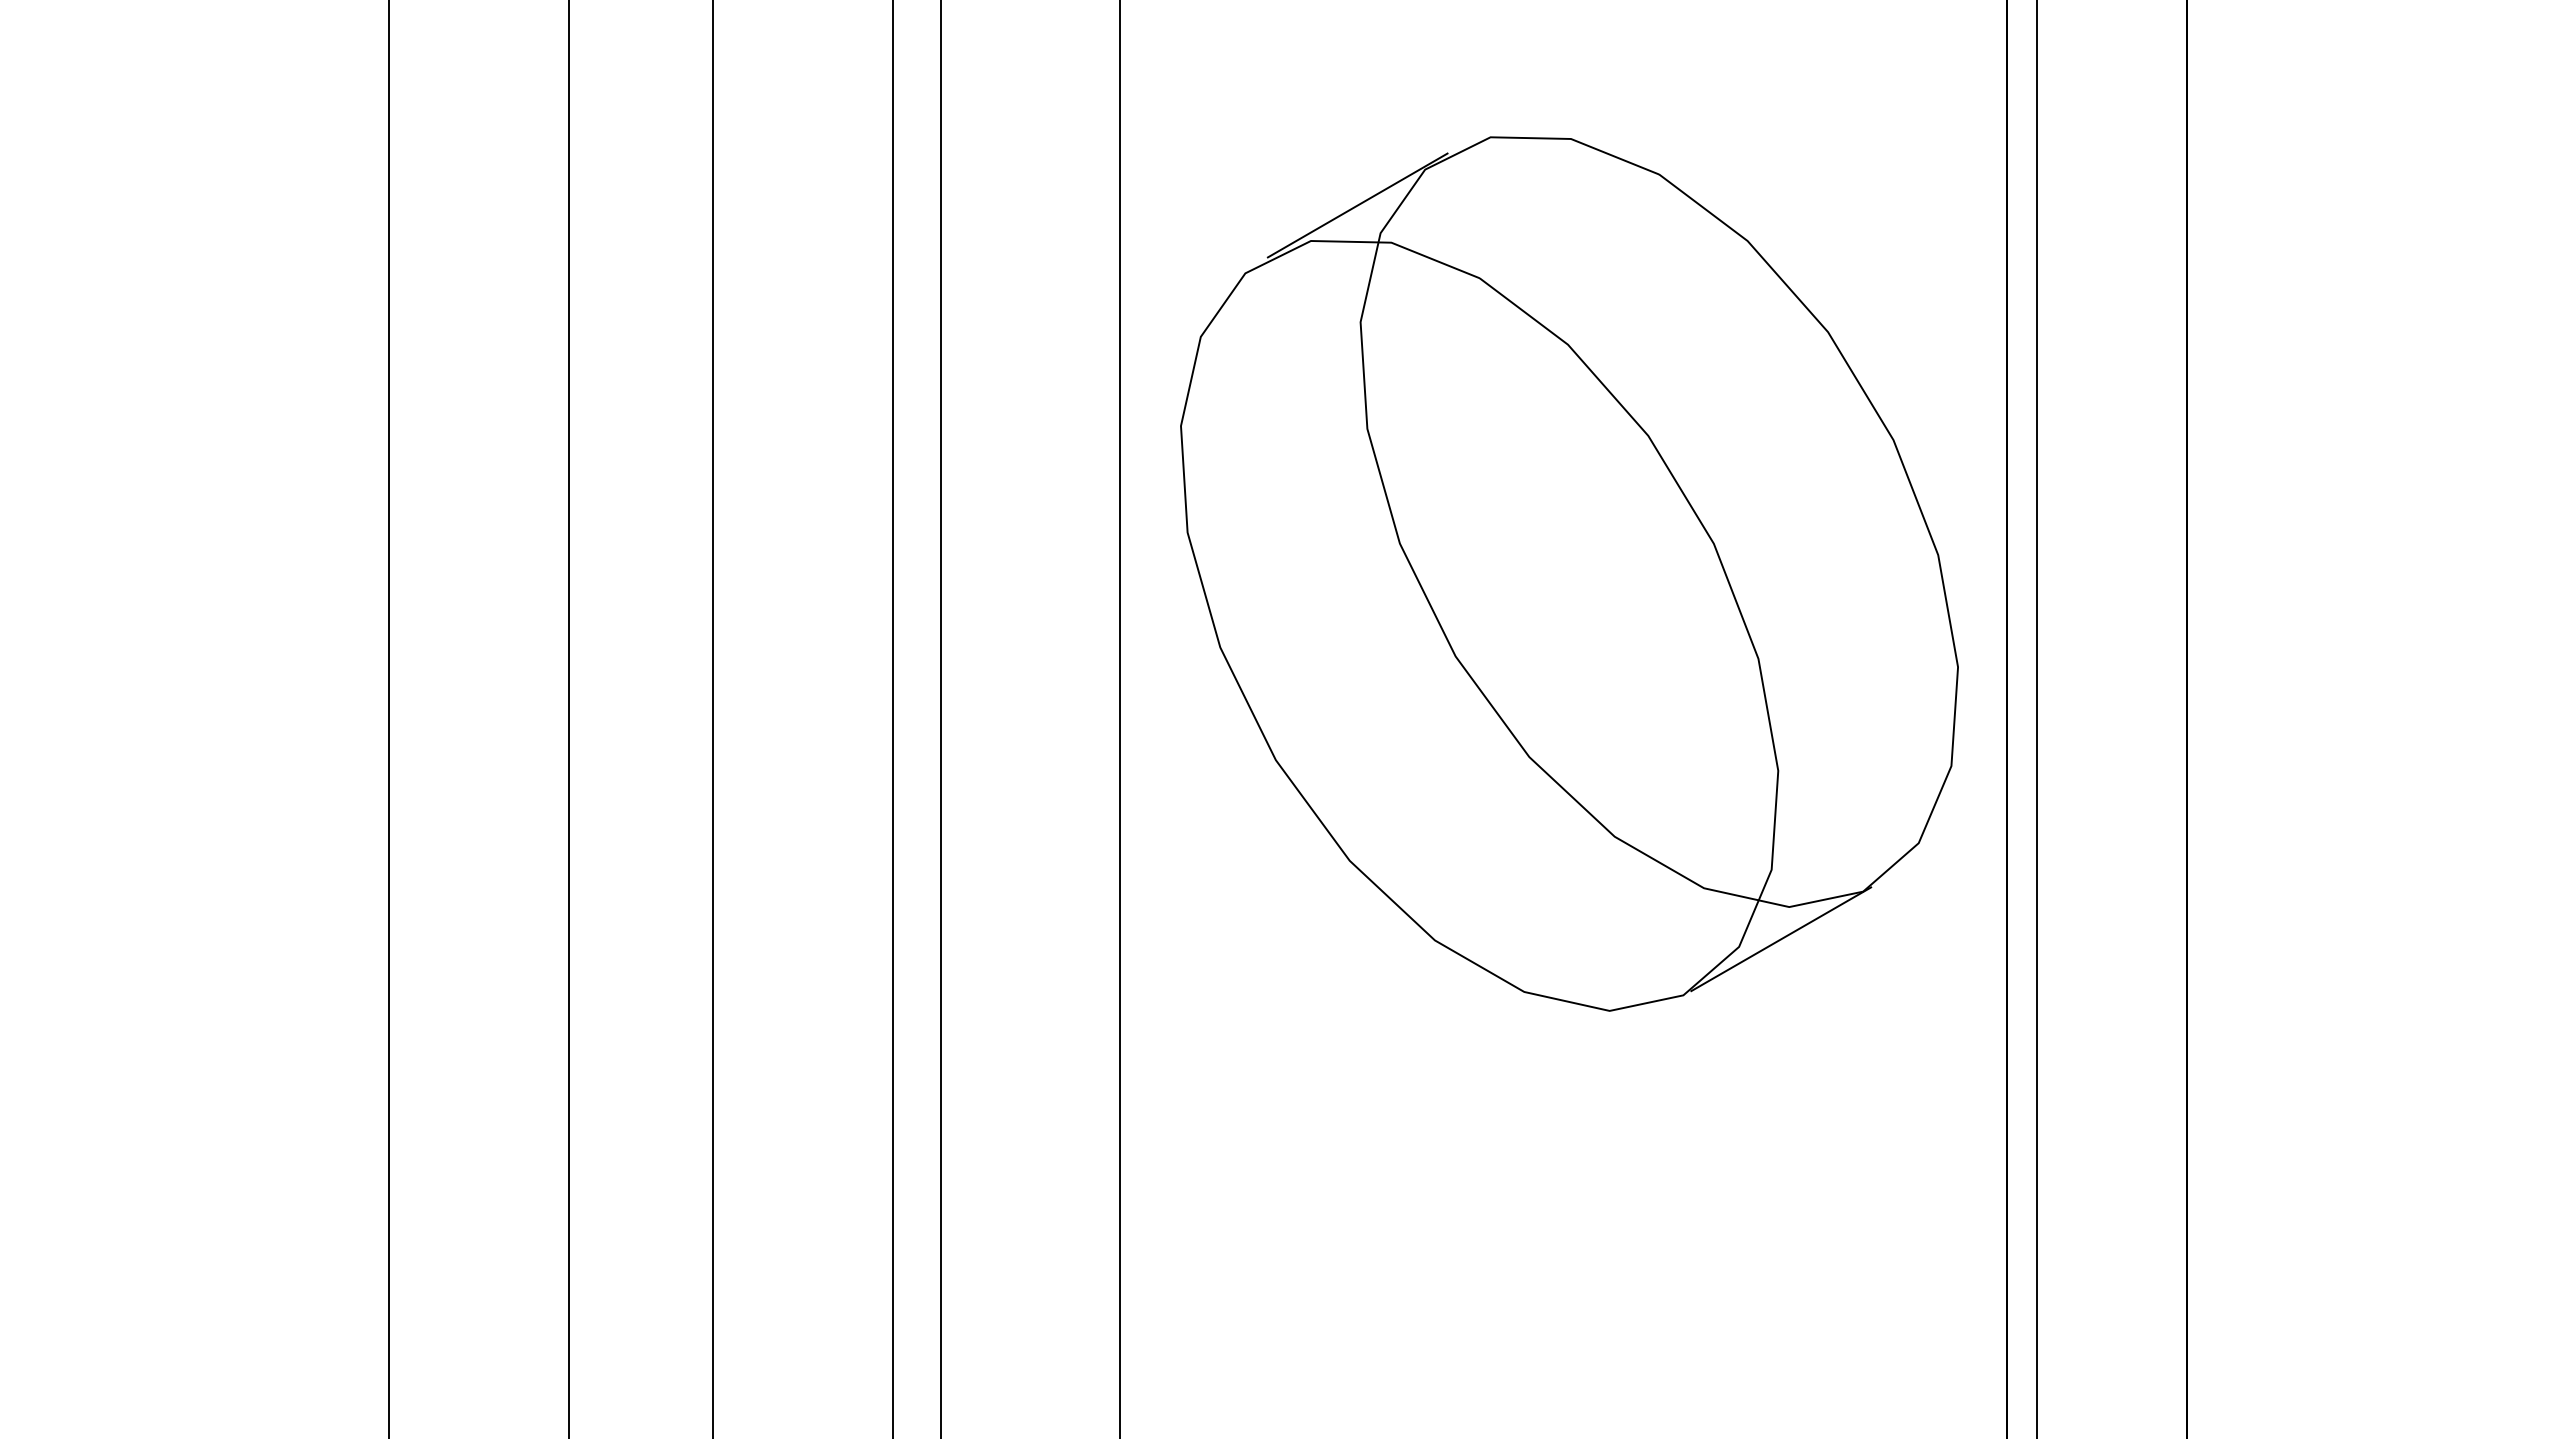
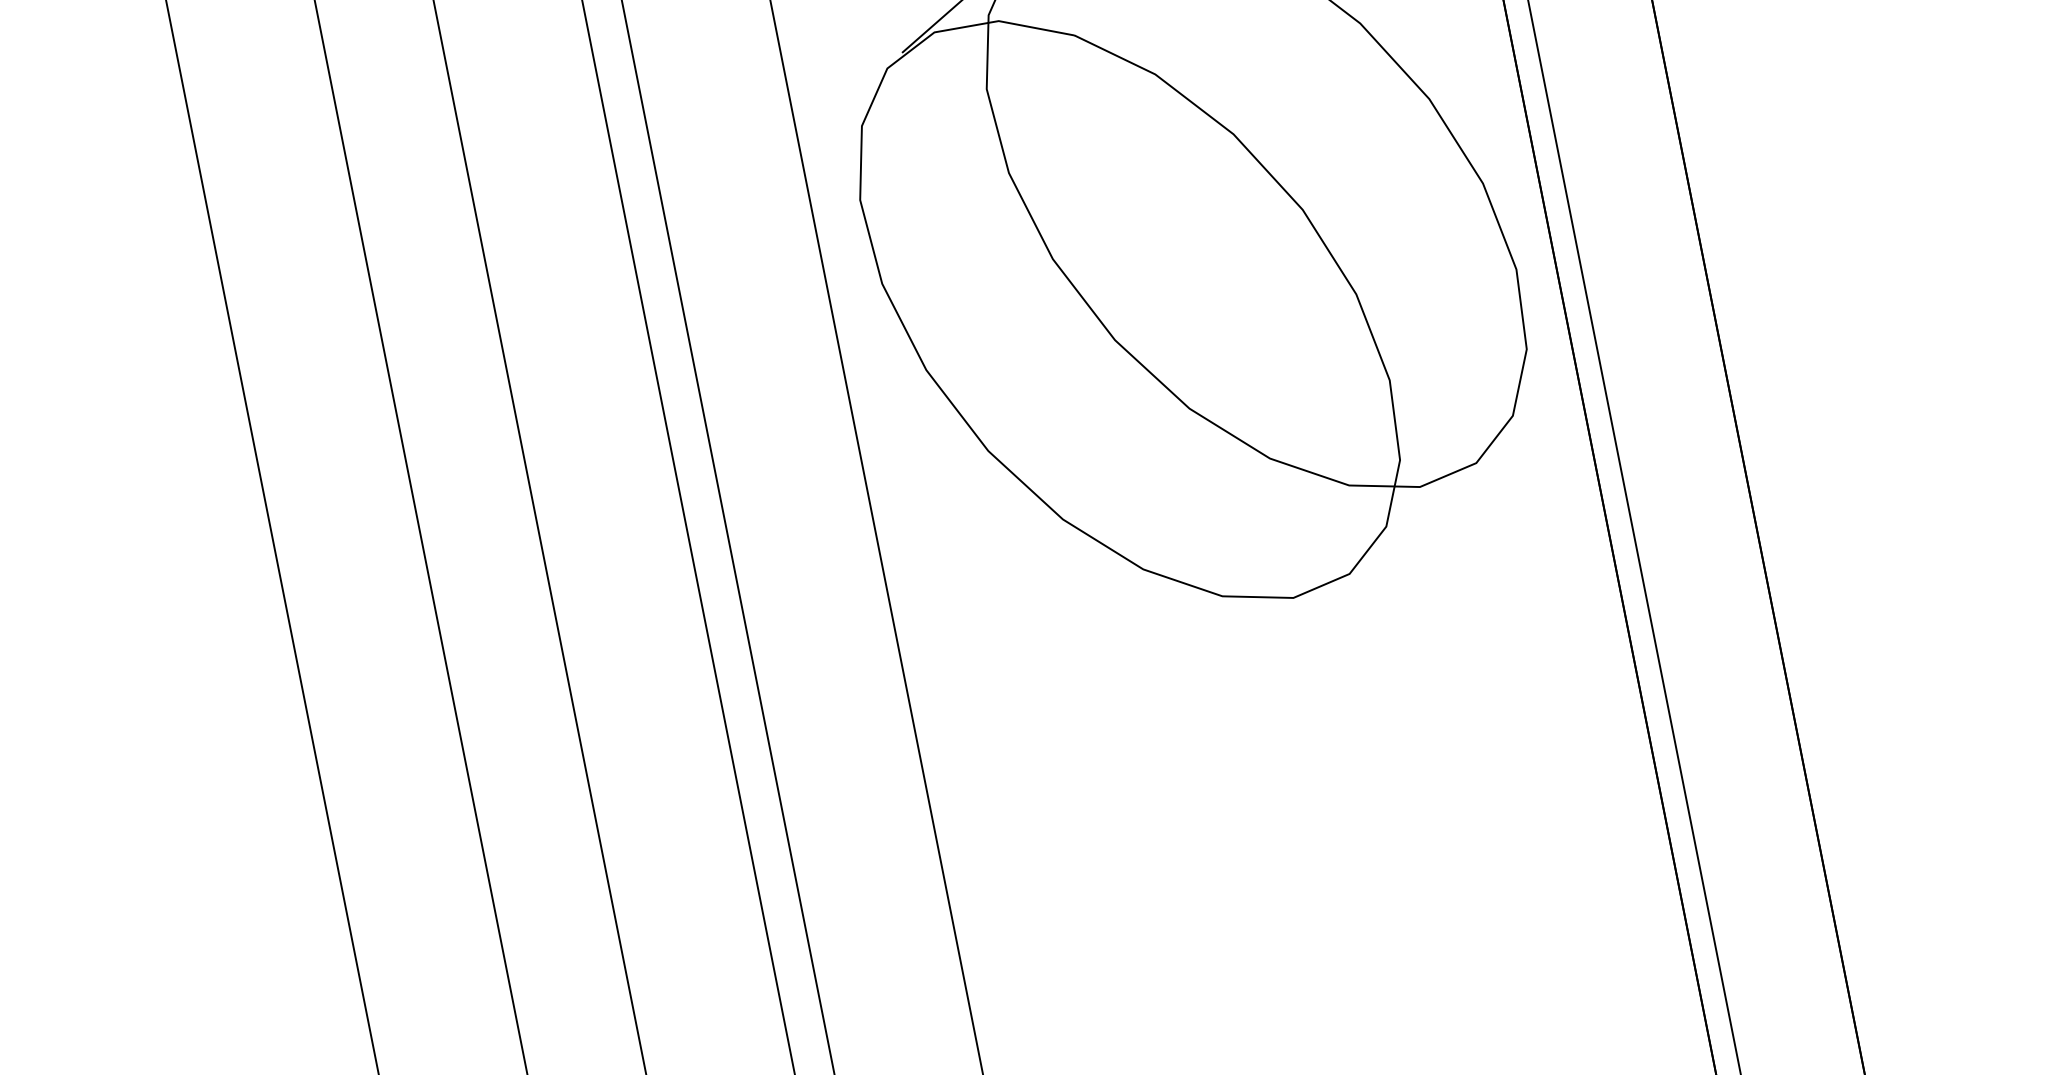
line: (1781, 939) -> (1418, 514), removed

